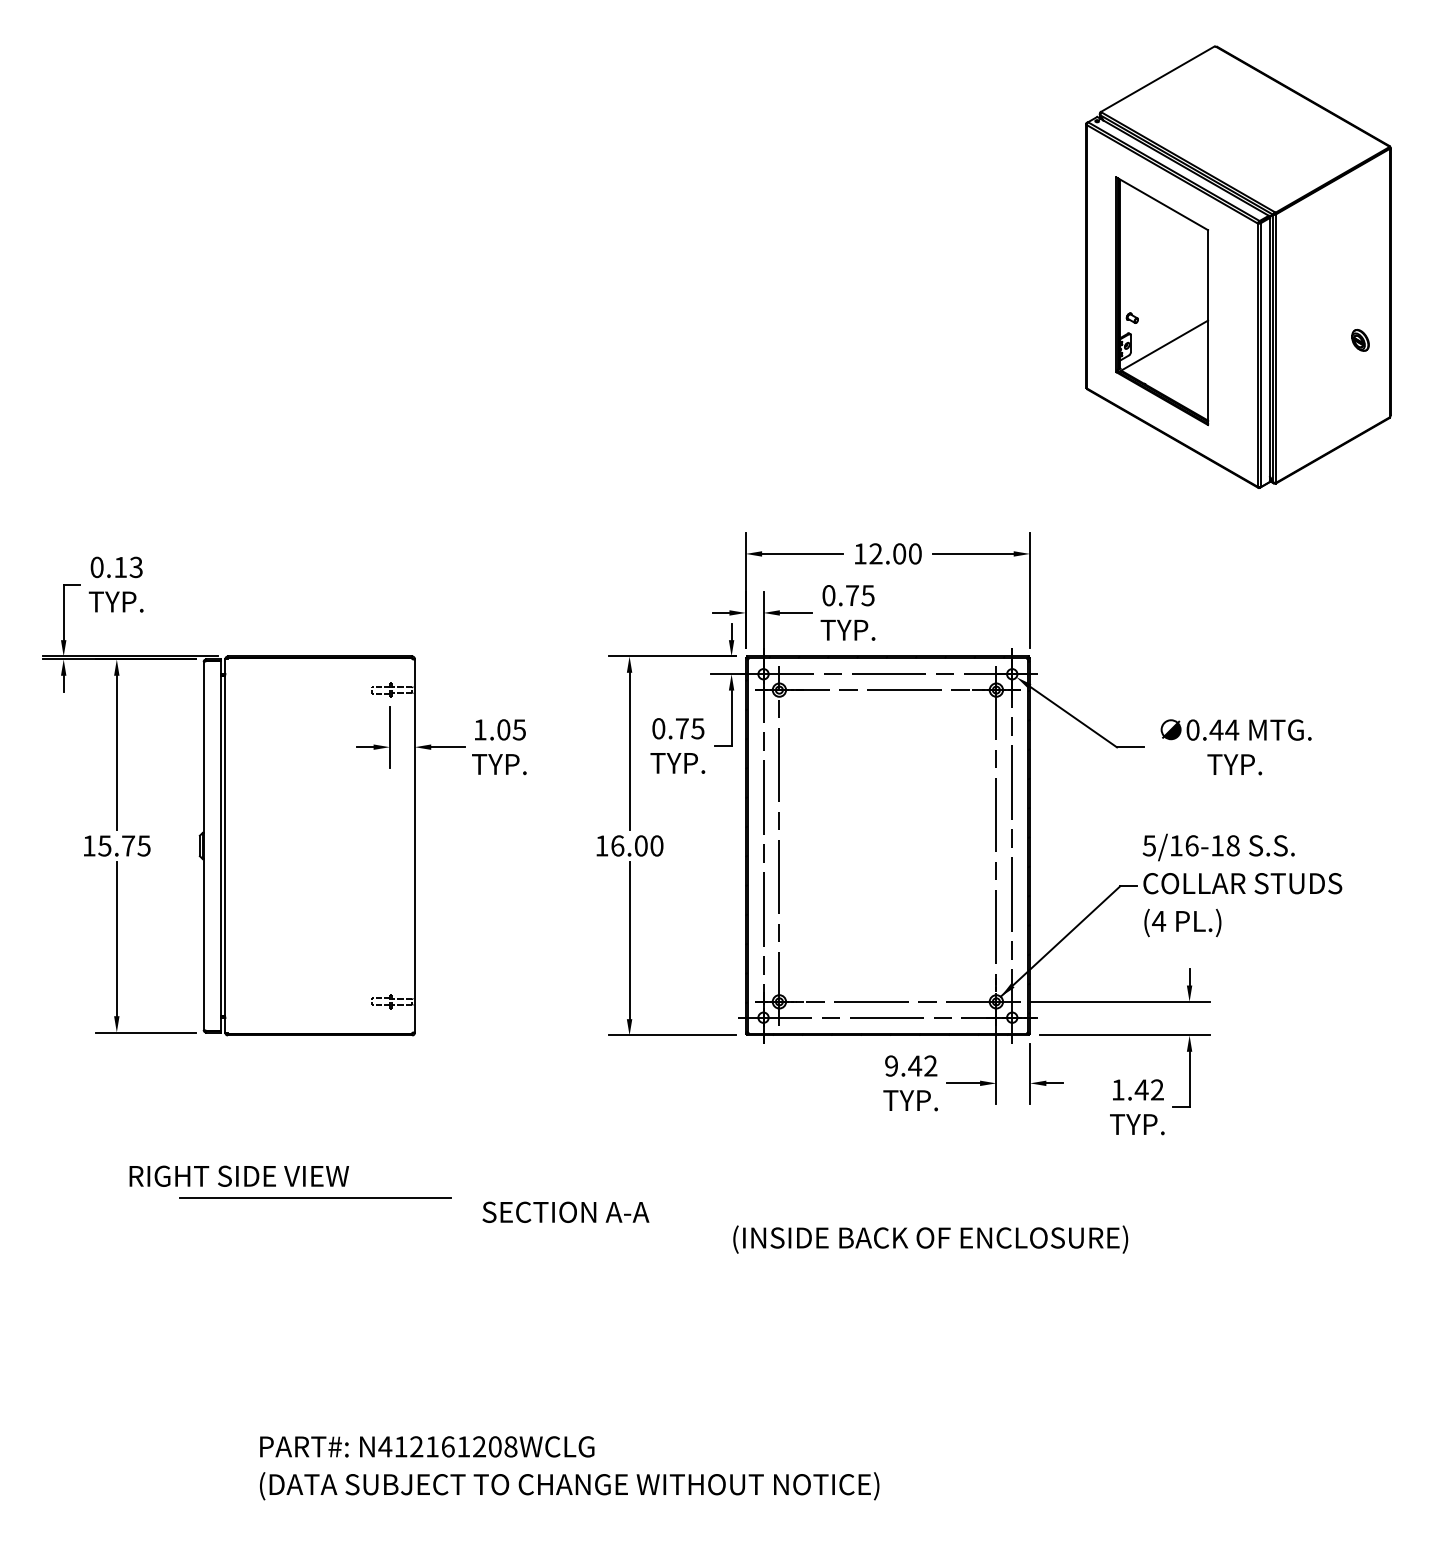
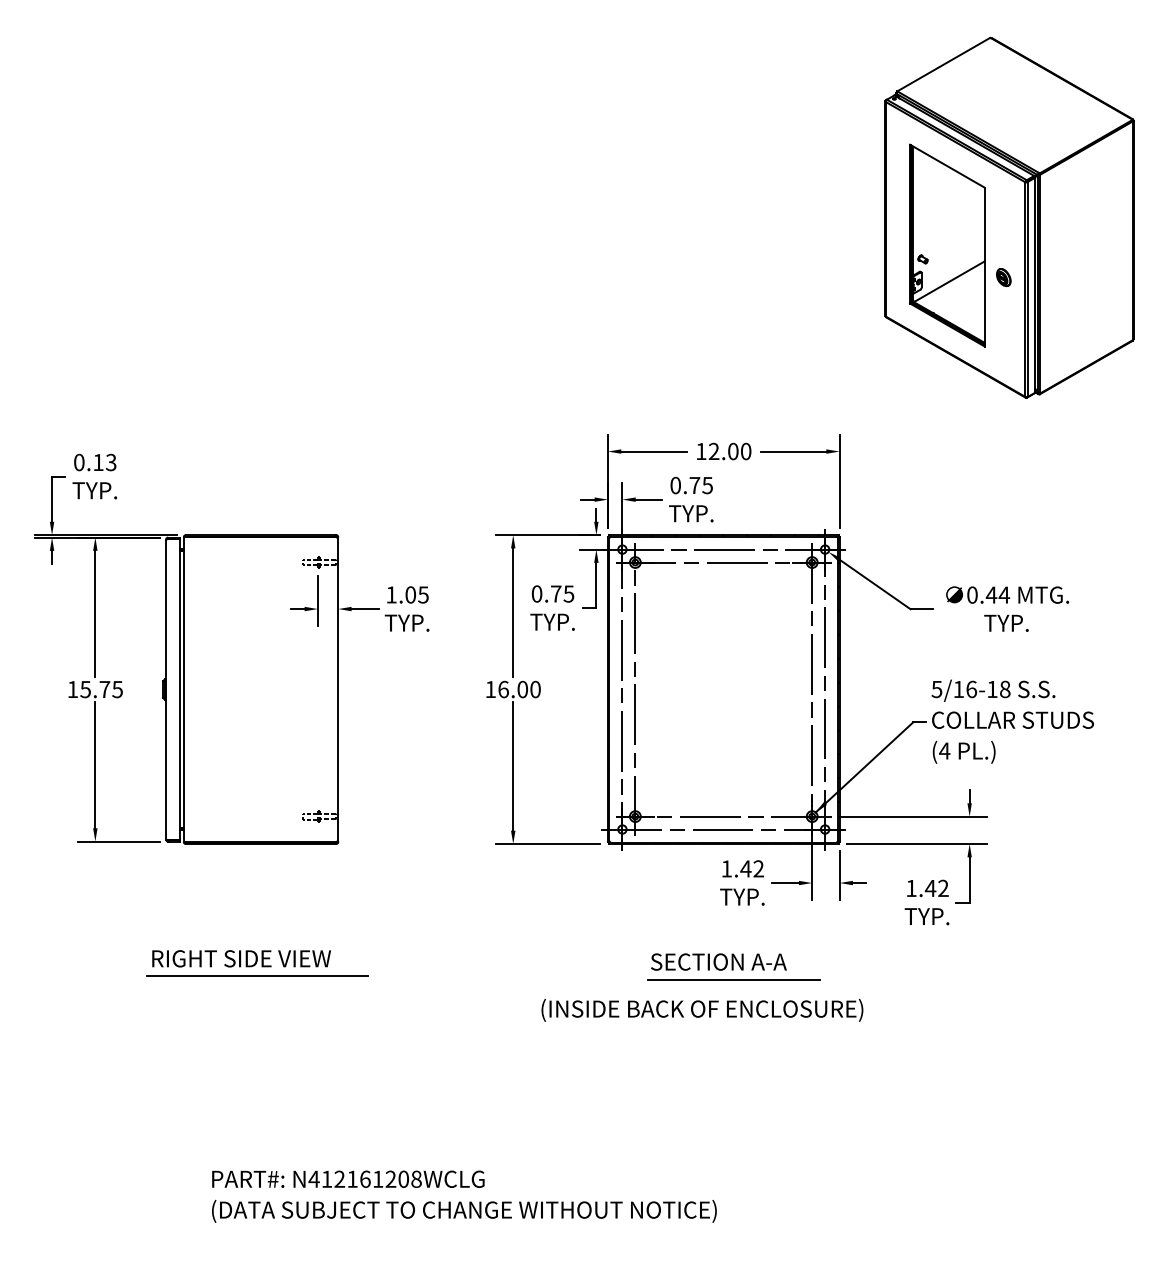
part: (1360, 340) -> (1003, 277), moved
text: (891, 1065) -> (726, 868), 9.42 -> 1.42
text: (238, 1175) -> (240, 958), moved
line: (900, 1201) -> (734, 979), added
text: (565, 1211) -> (718, 961), moved
text: (930, 1239) -> (702, 1010), moved

